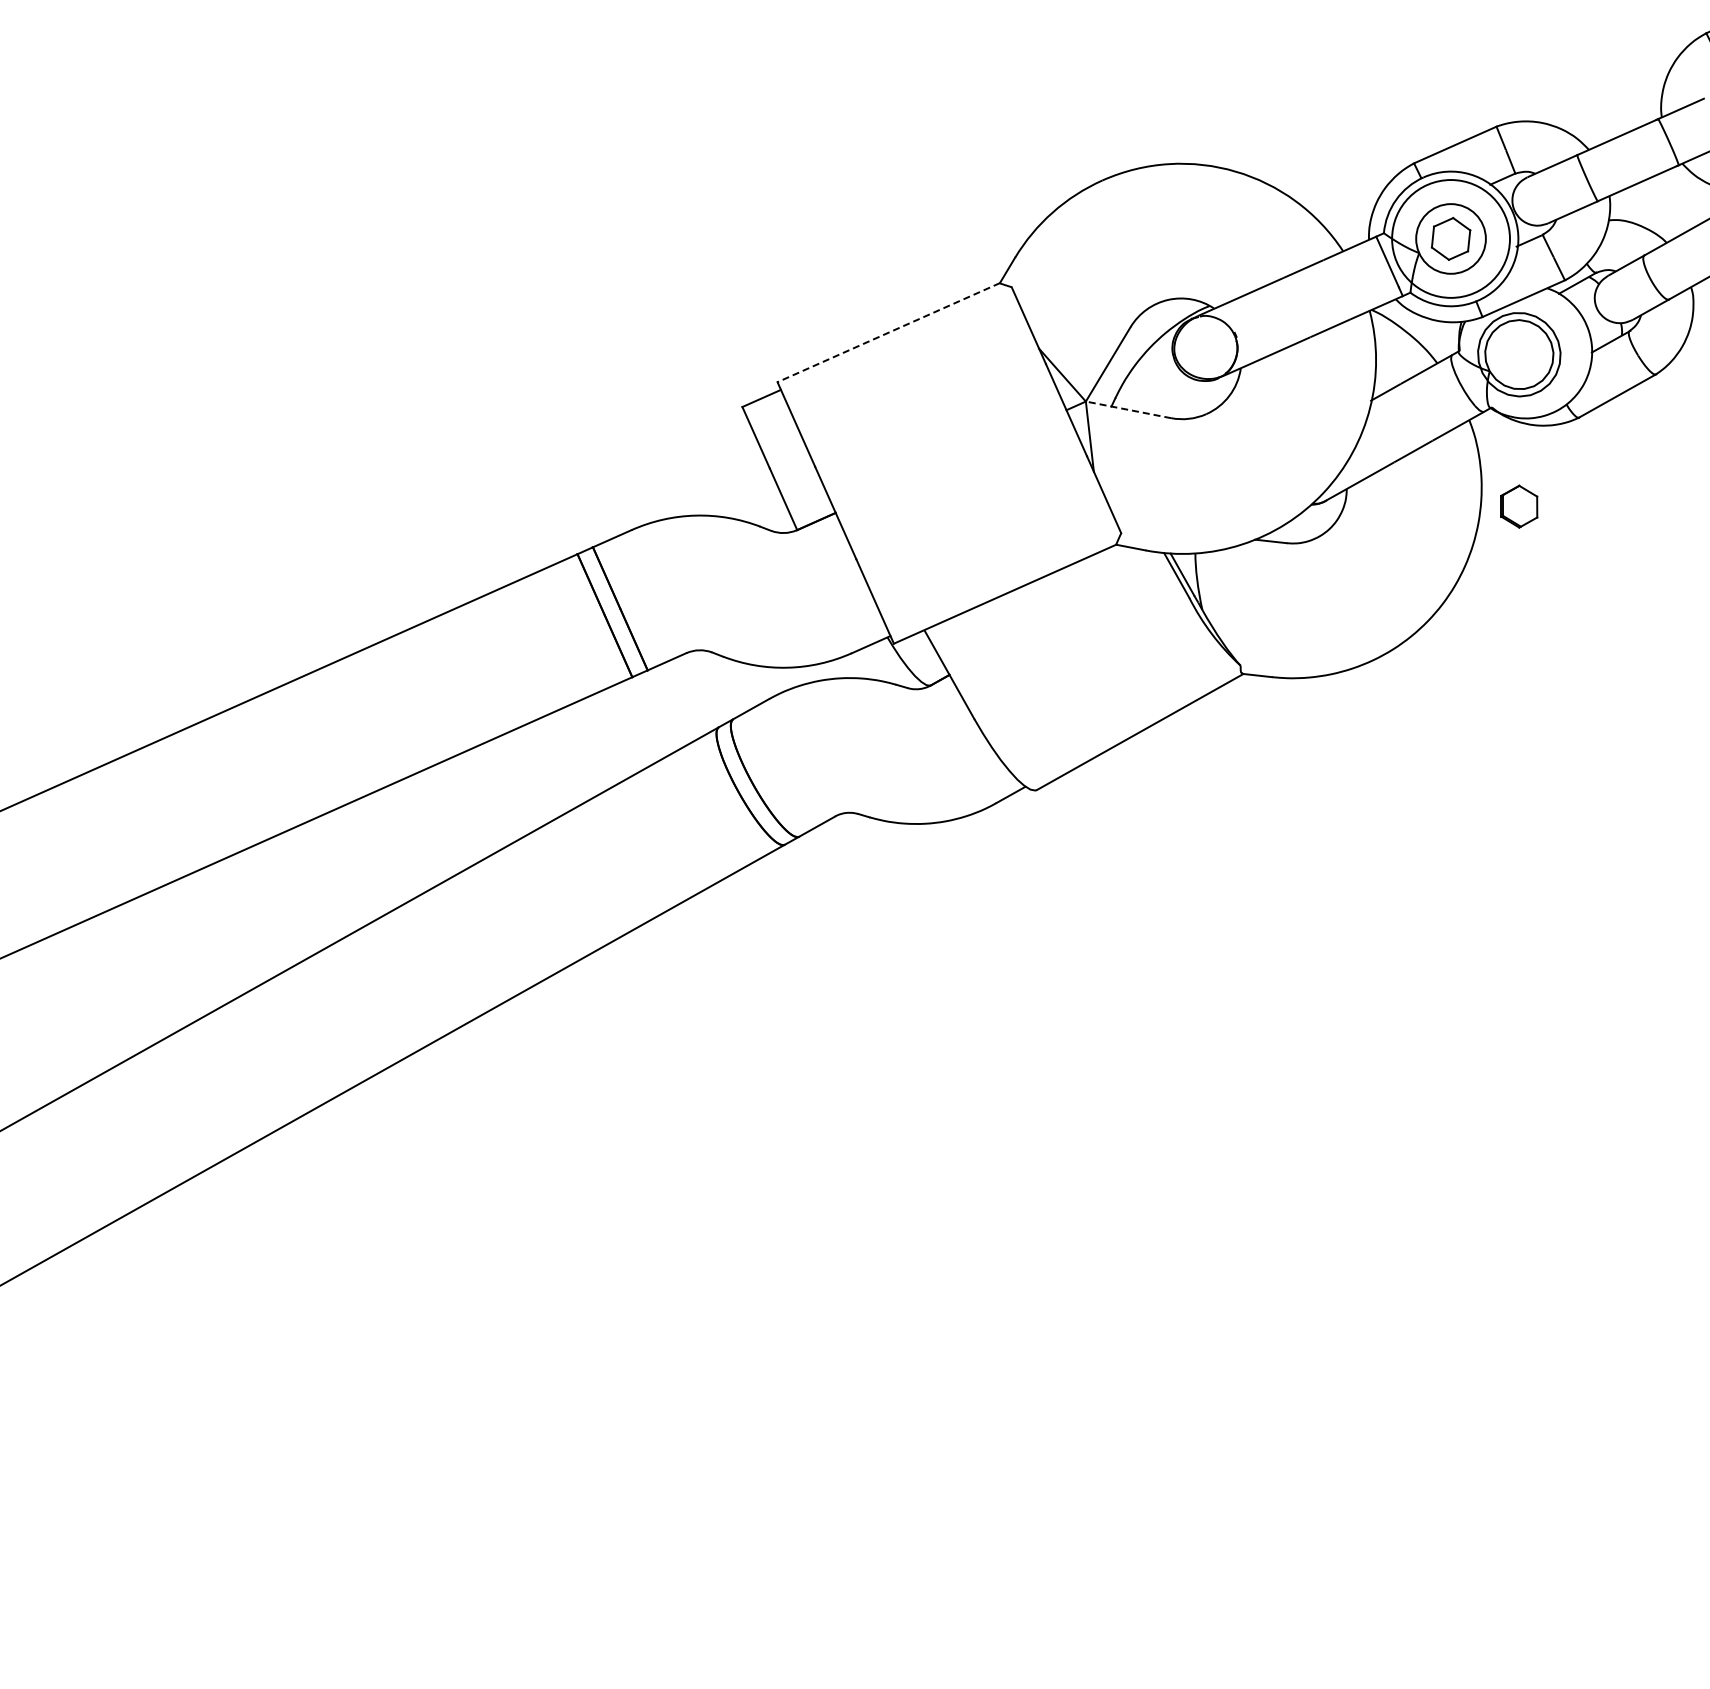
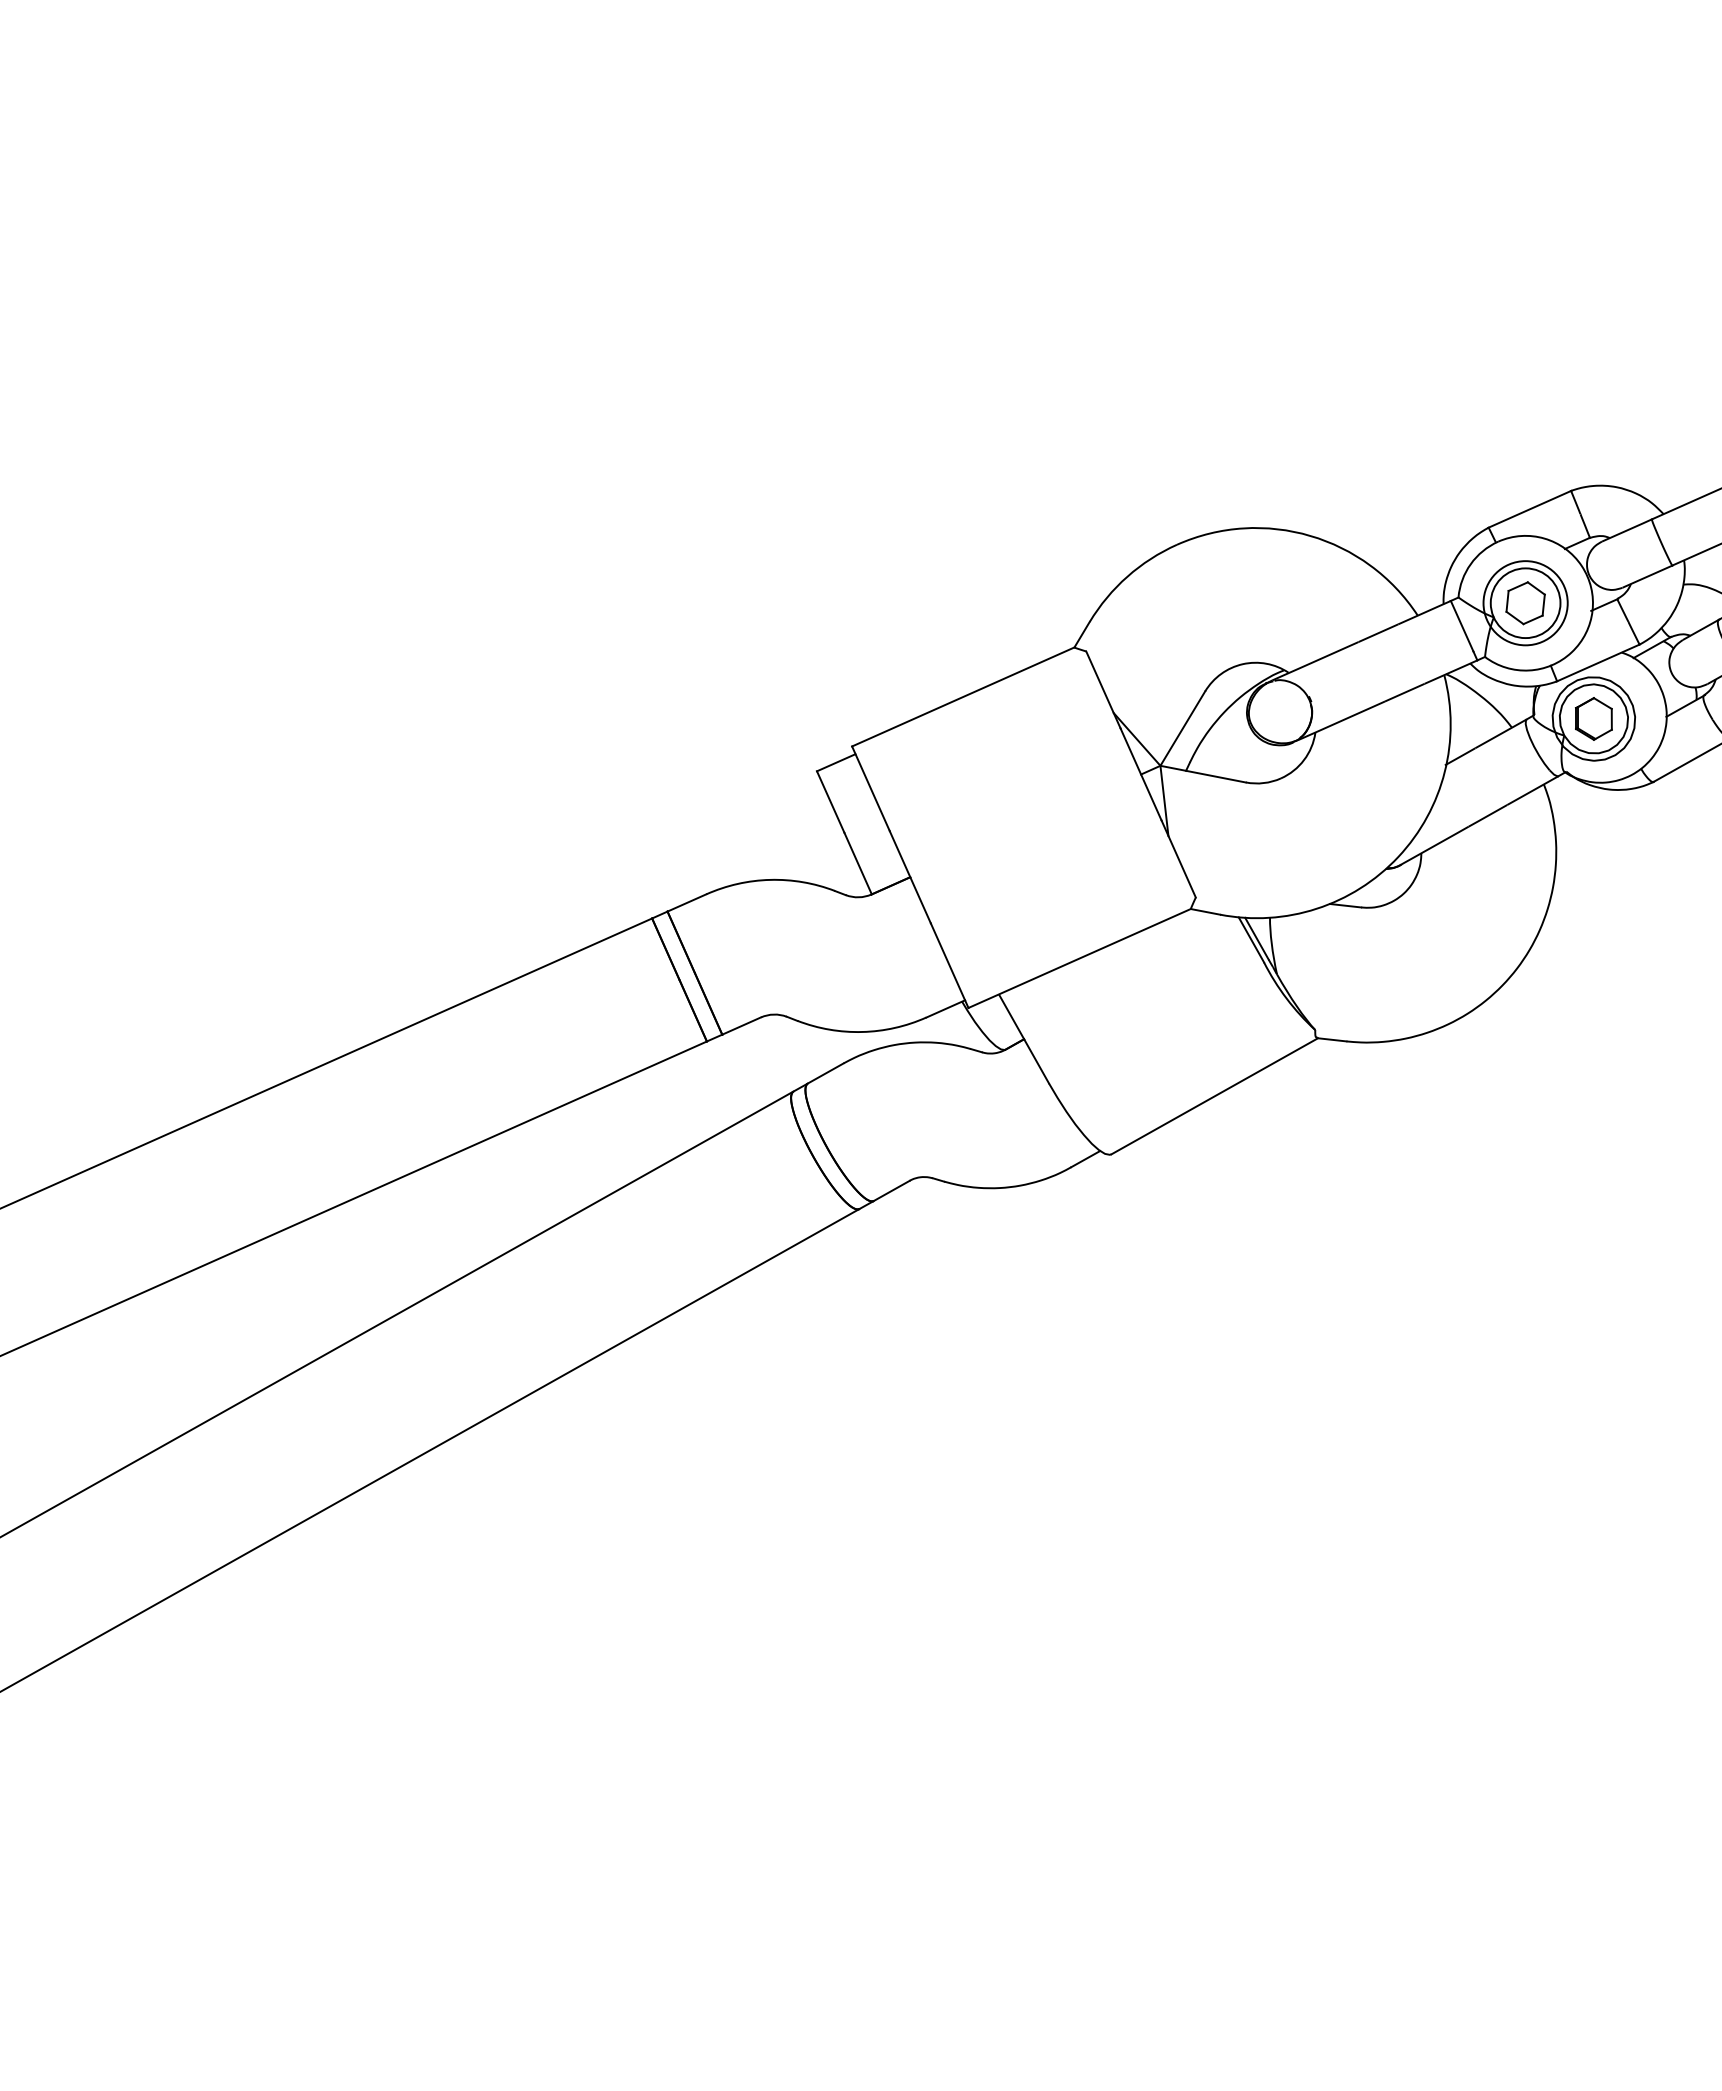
circle: (1450, 239) -> (1525, 603), size x0.71
line: (888, 332) -> (963, 696), dashed -> solid
line: (1127, 410) -> (1202, 774), dashed -> solid
part: (1518, 506) -> (1593, 718), moved

